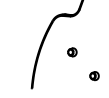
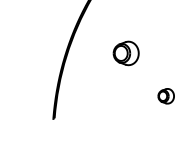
part: (72, 52) -> (126, 53), size x1.6

